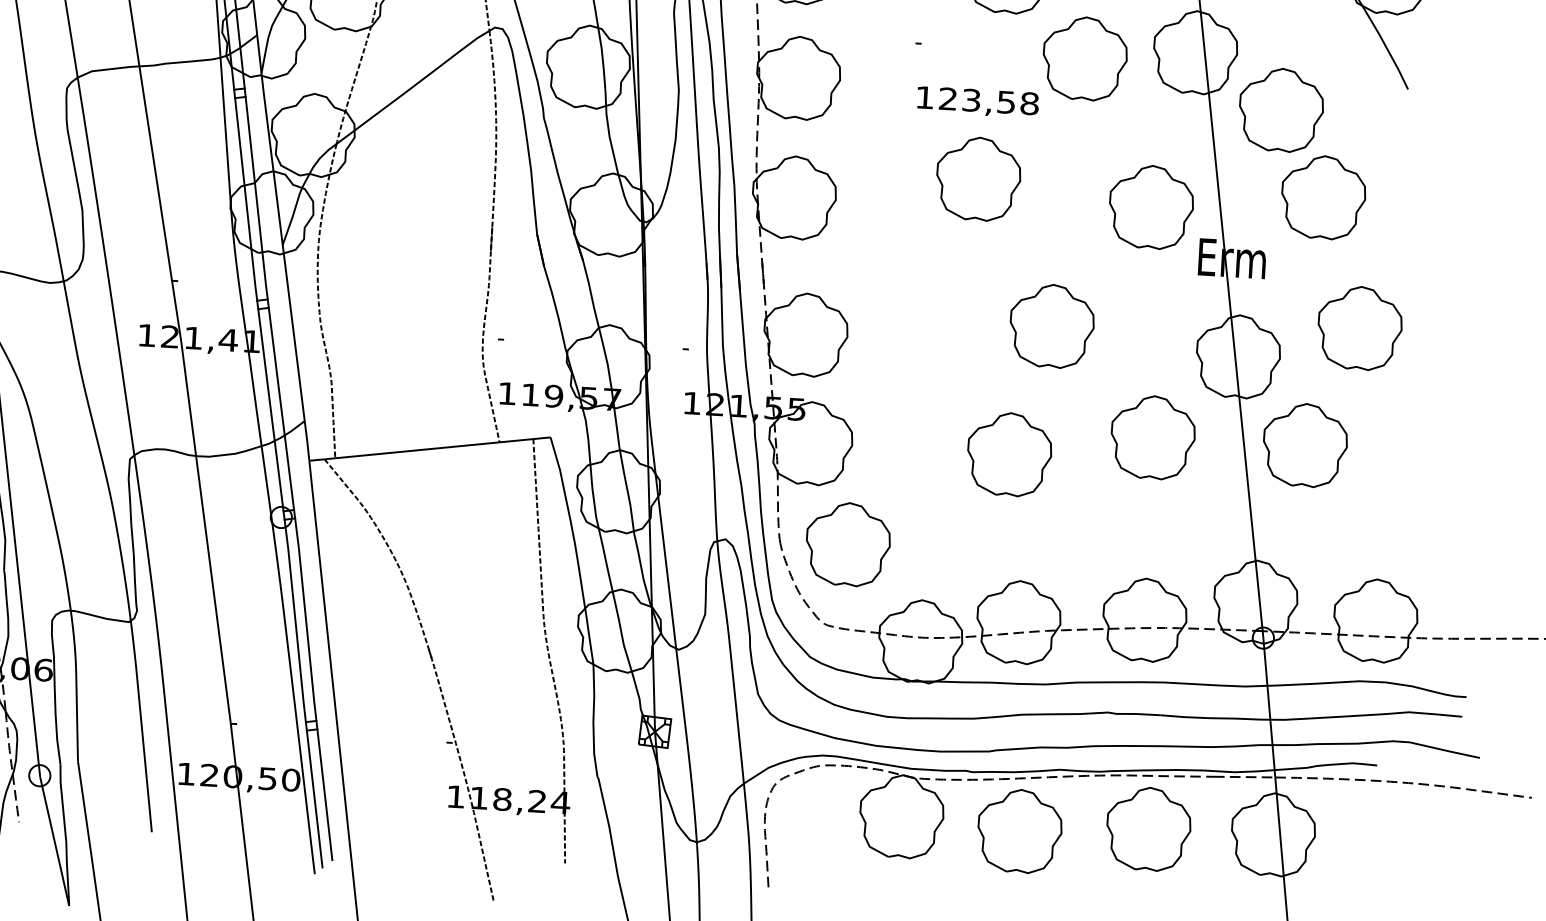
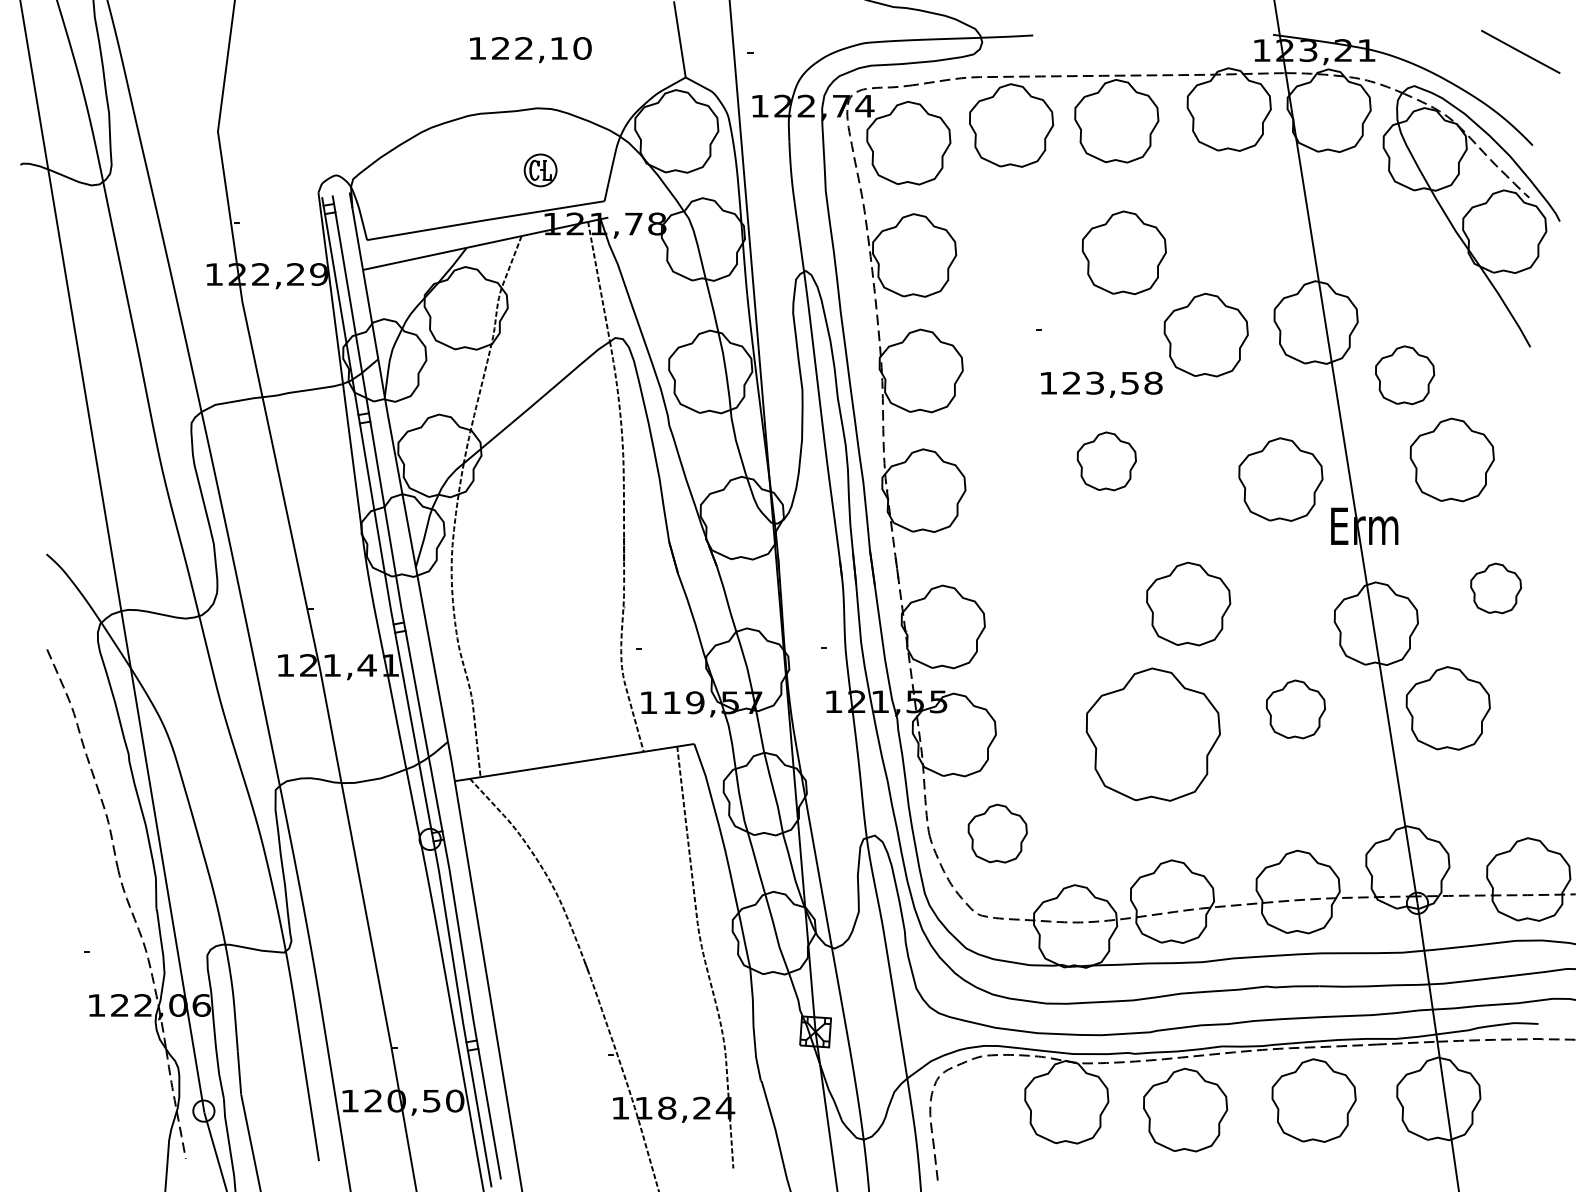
part: (1280, 110) -> (1404, 375), size x0.7
part: (978, 179) -> (1106, 461), size x0.7
part: (1359, 328) -> (1495, 588), size x0.6
part: (1152, 437) -> (1295, 709), size x0.7
part: (1009, 454) -> (1153, 734), size x1.6
part: (848, 544) -> (997, 833), size x0.7

